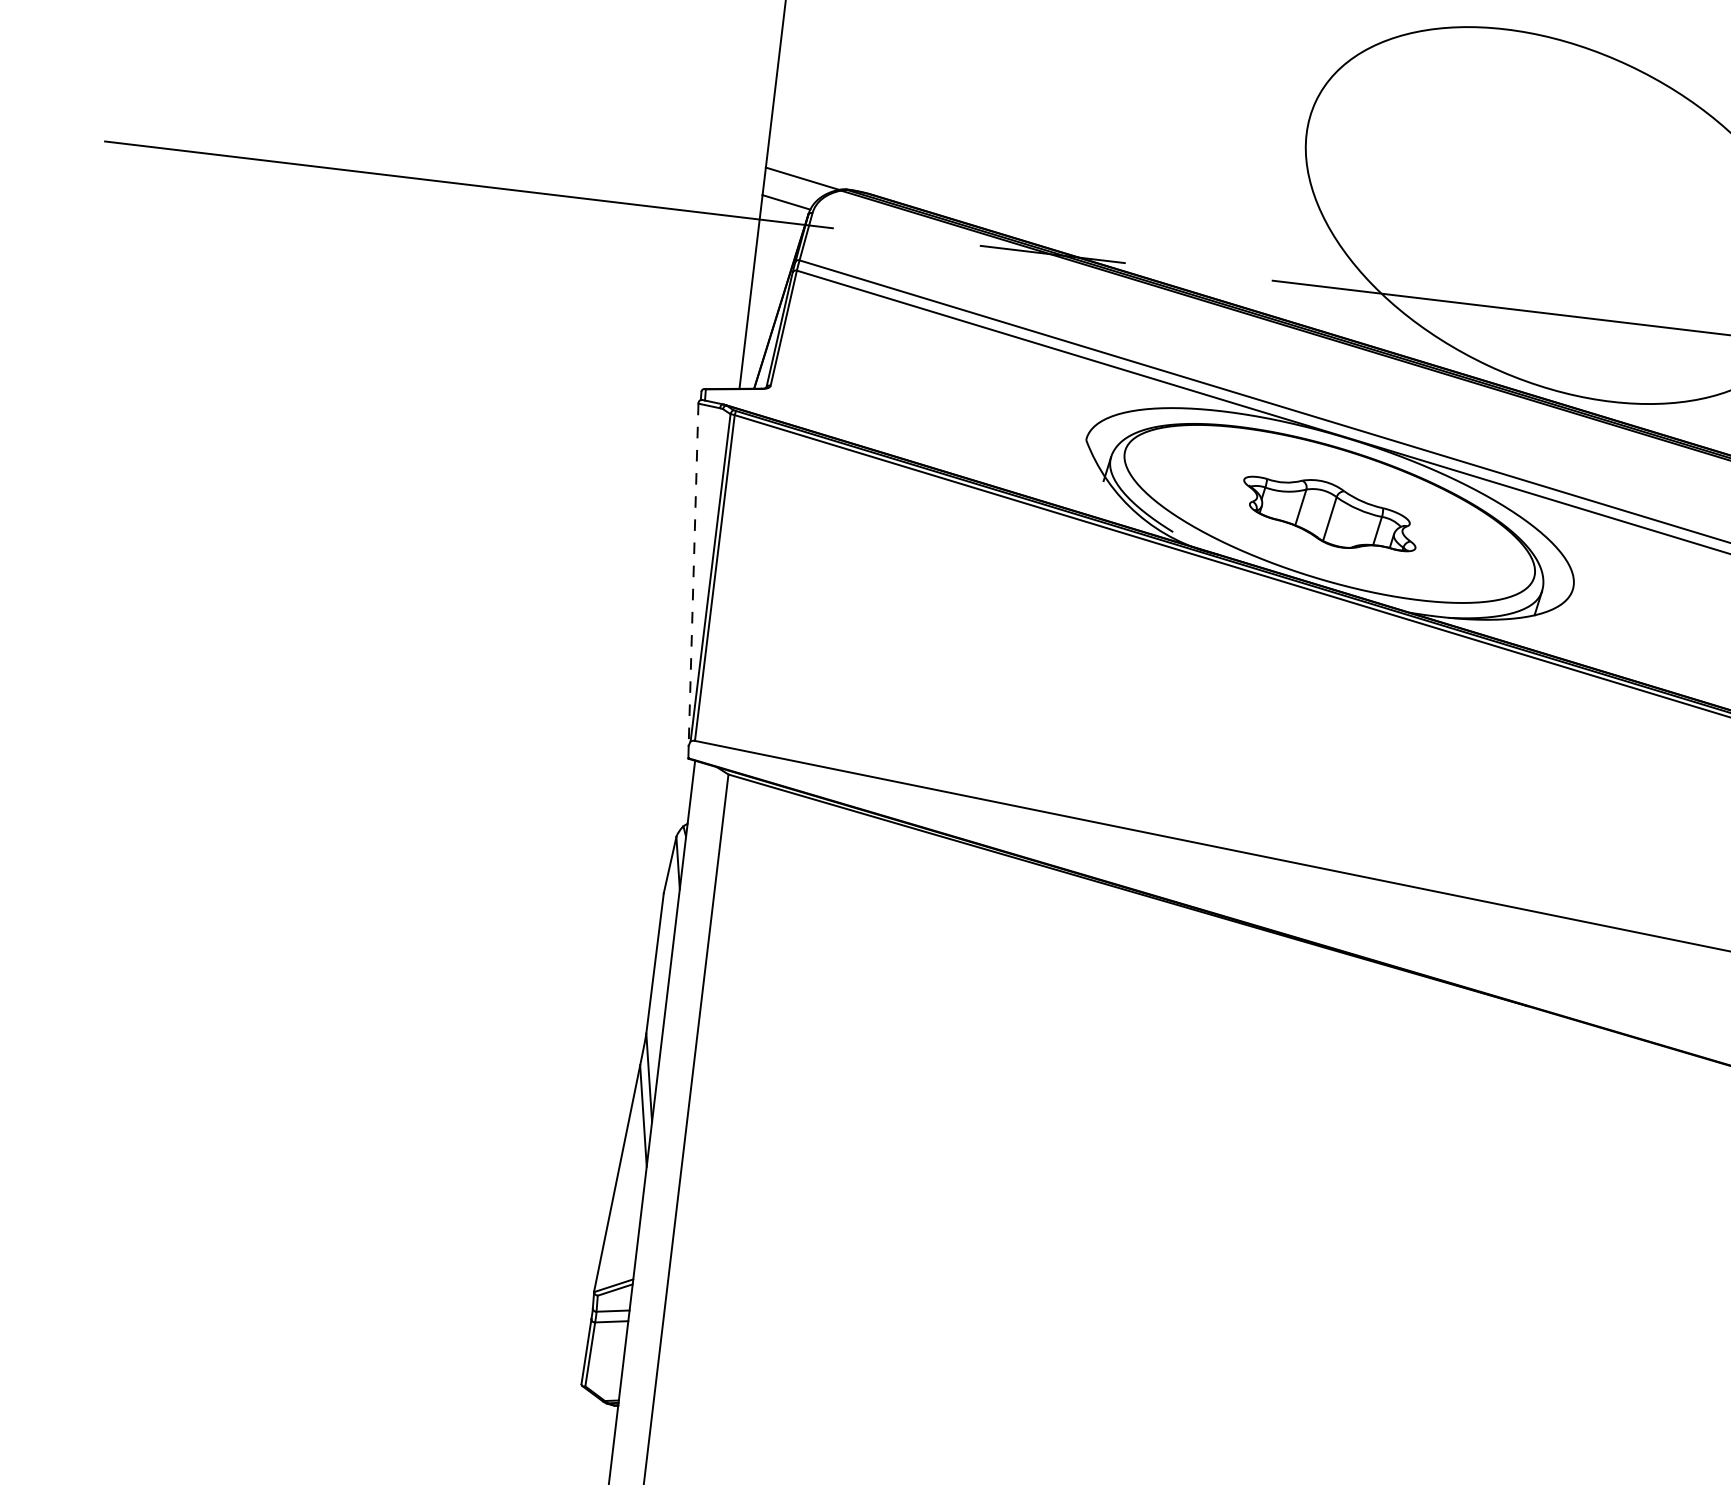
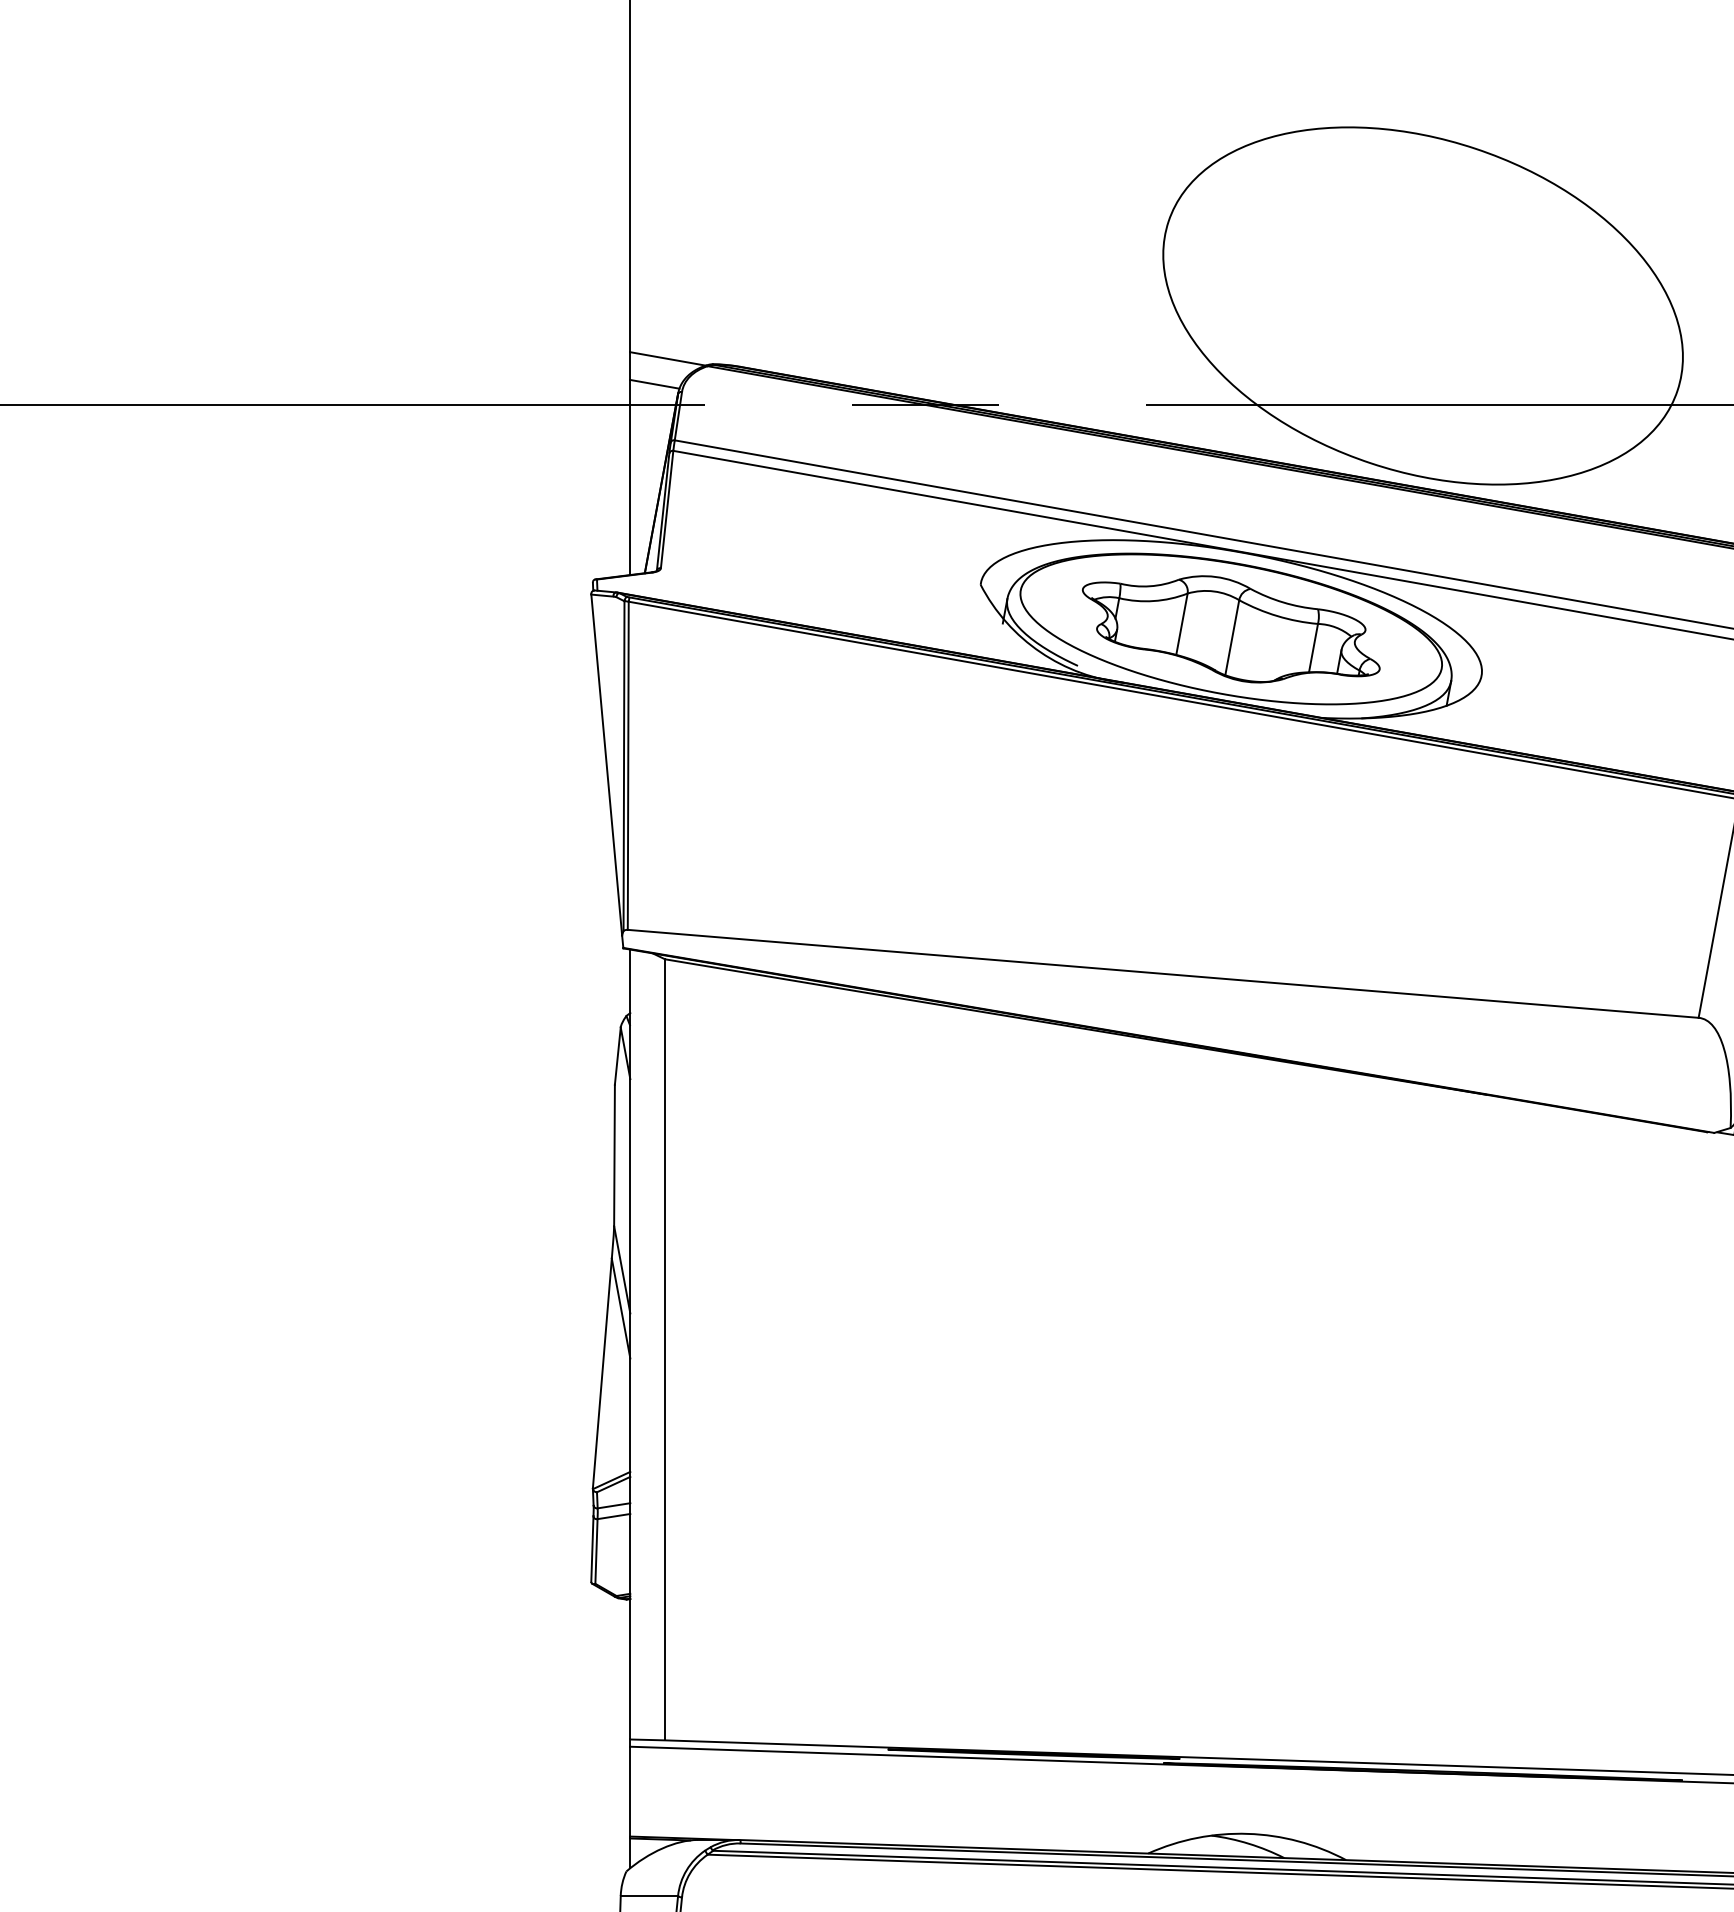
part: (1329, 514) -> (1231, 629), size x1.67
line: (693, 575) -> (606, 765), dashed -> solid

